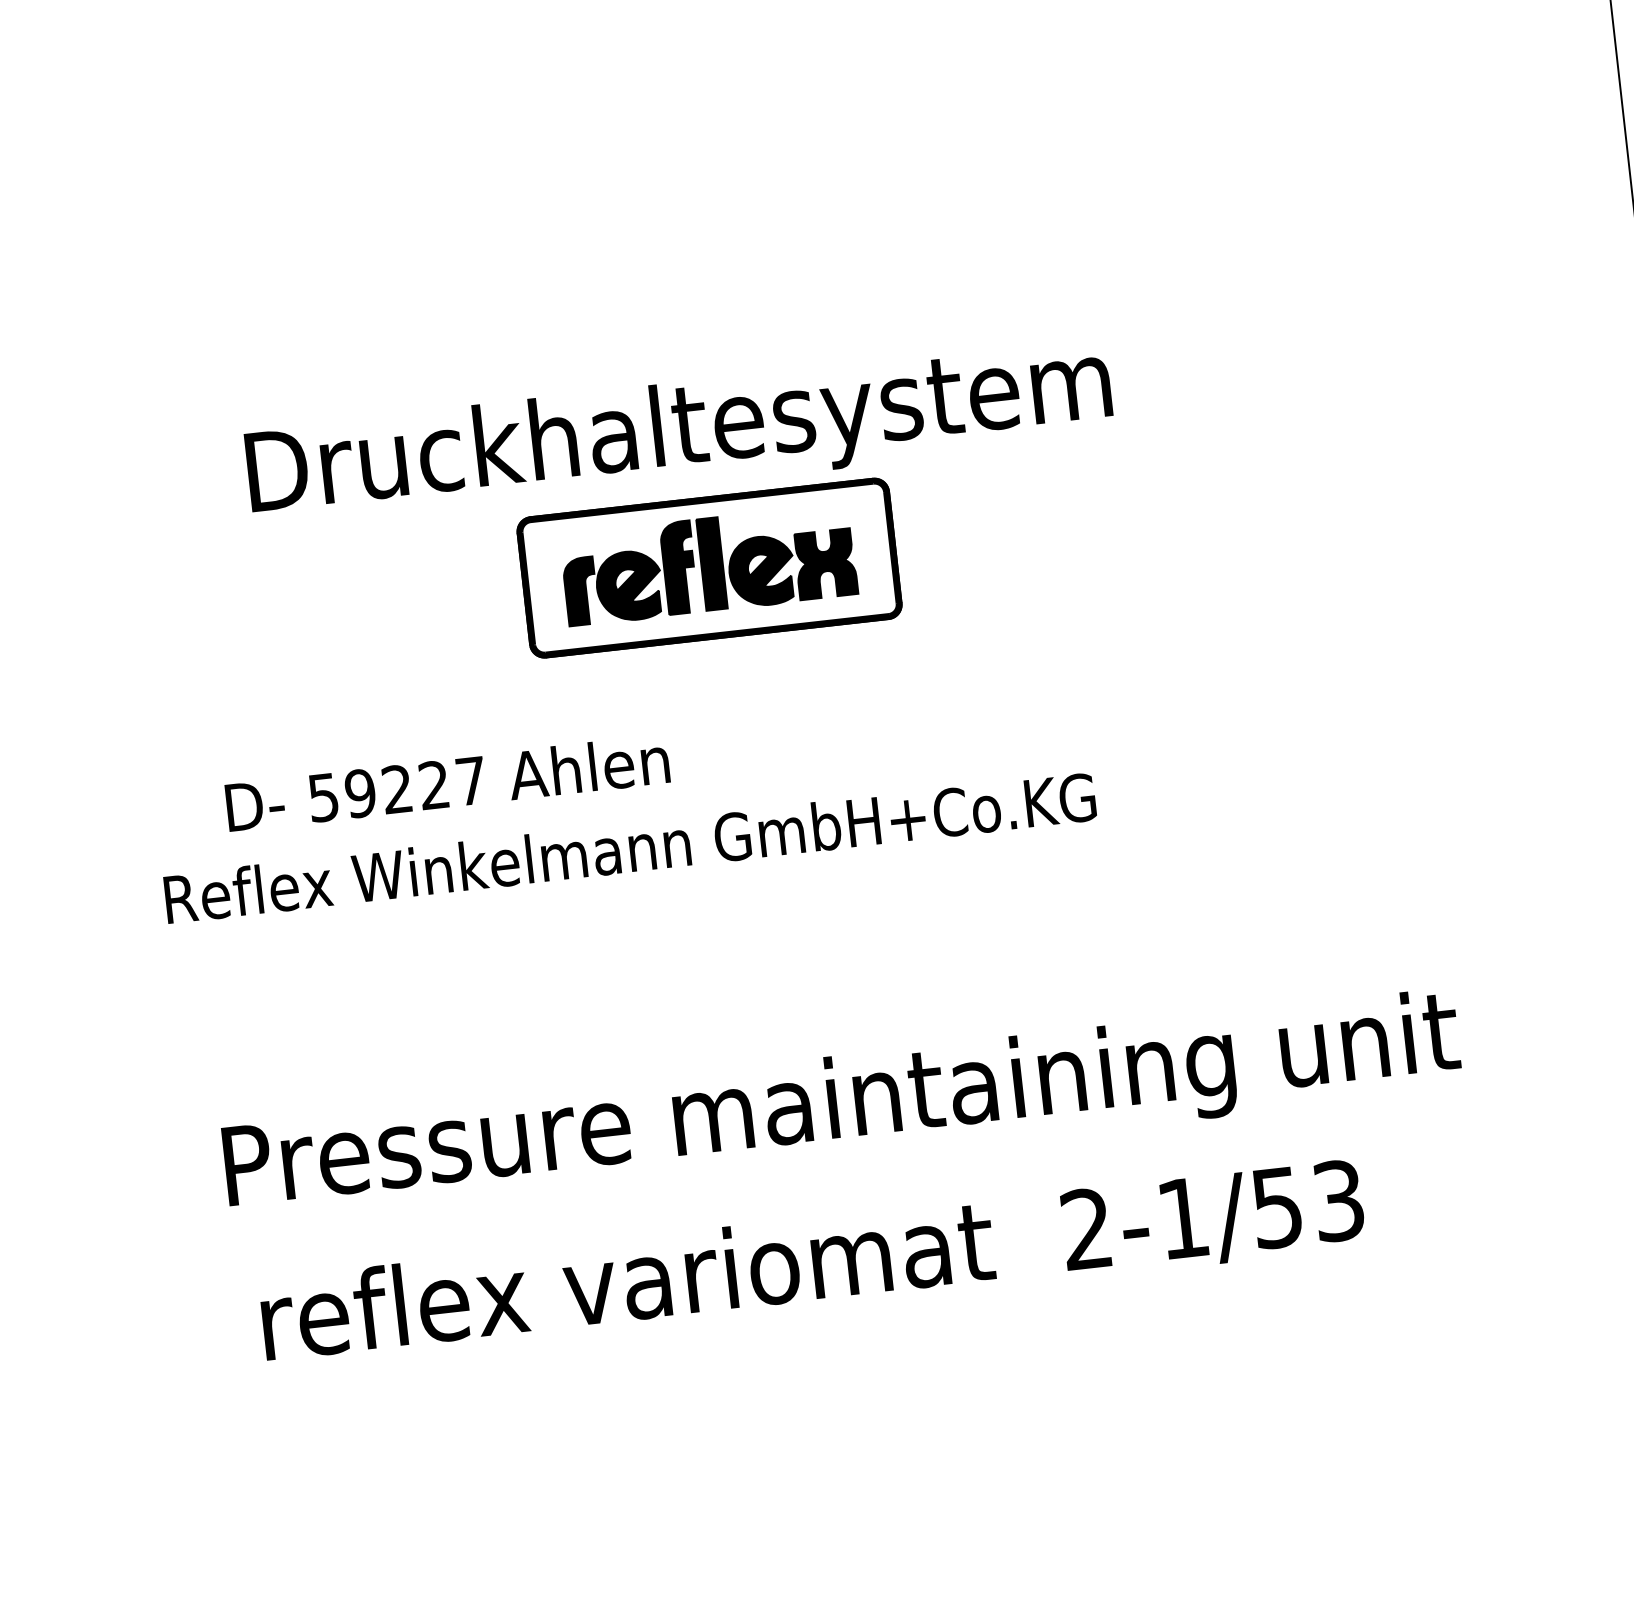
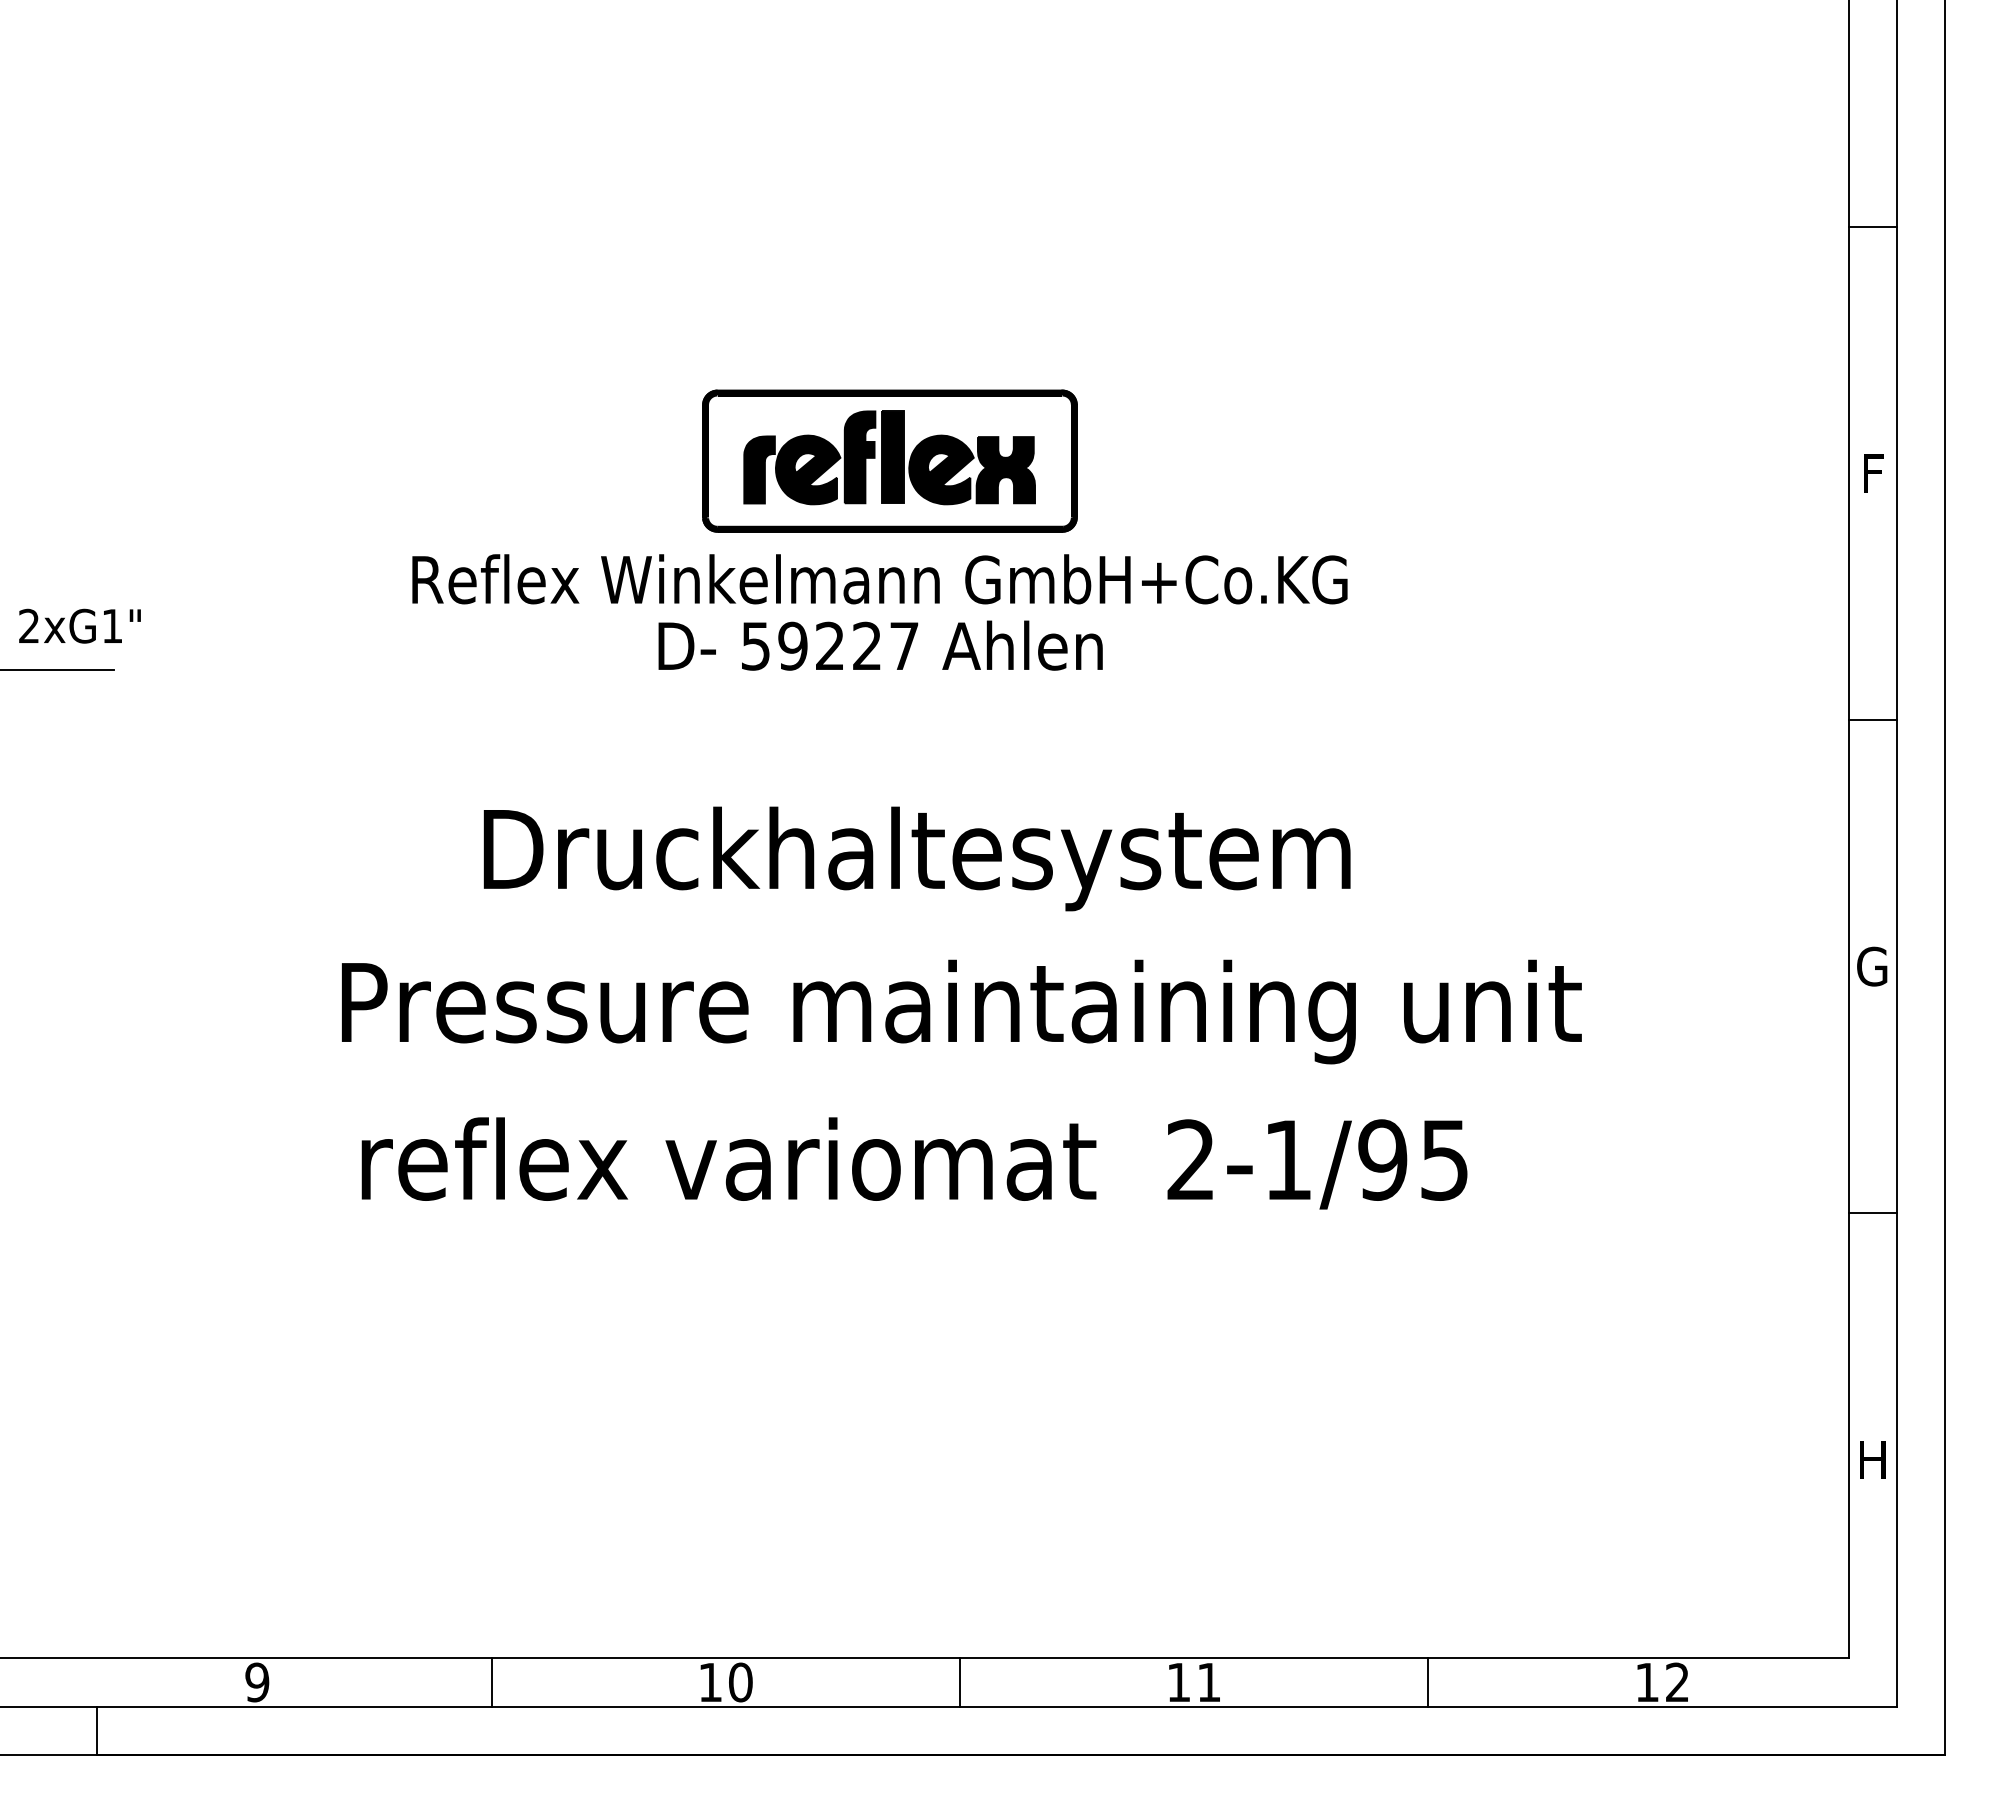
text: (678, 434) -> (916, 858), moved
text: (447, 783) -> (880, 645), moved
text: (629, 848) -> (879, 579), moved
text: (1307, 1203) -> (1413, 1159), 2-1/53 -> 2-1/95

